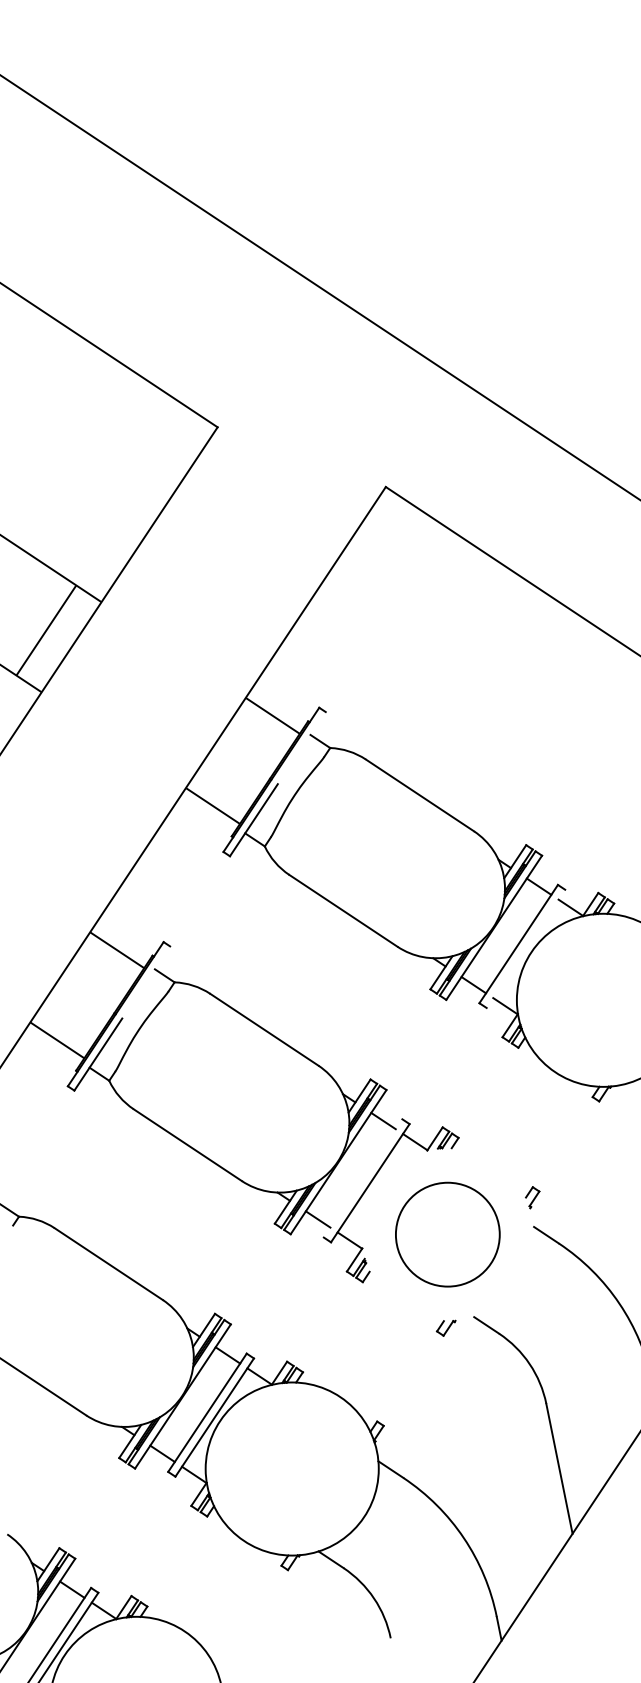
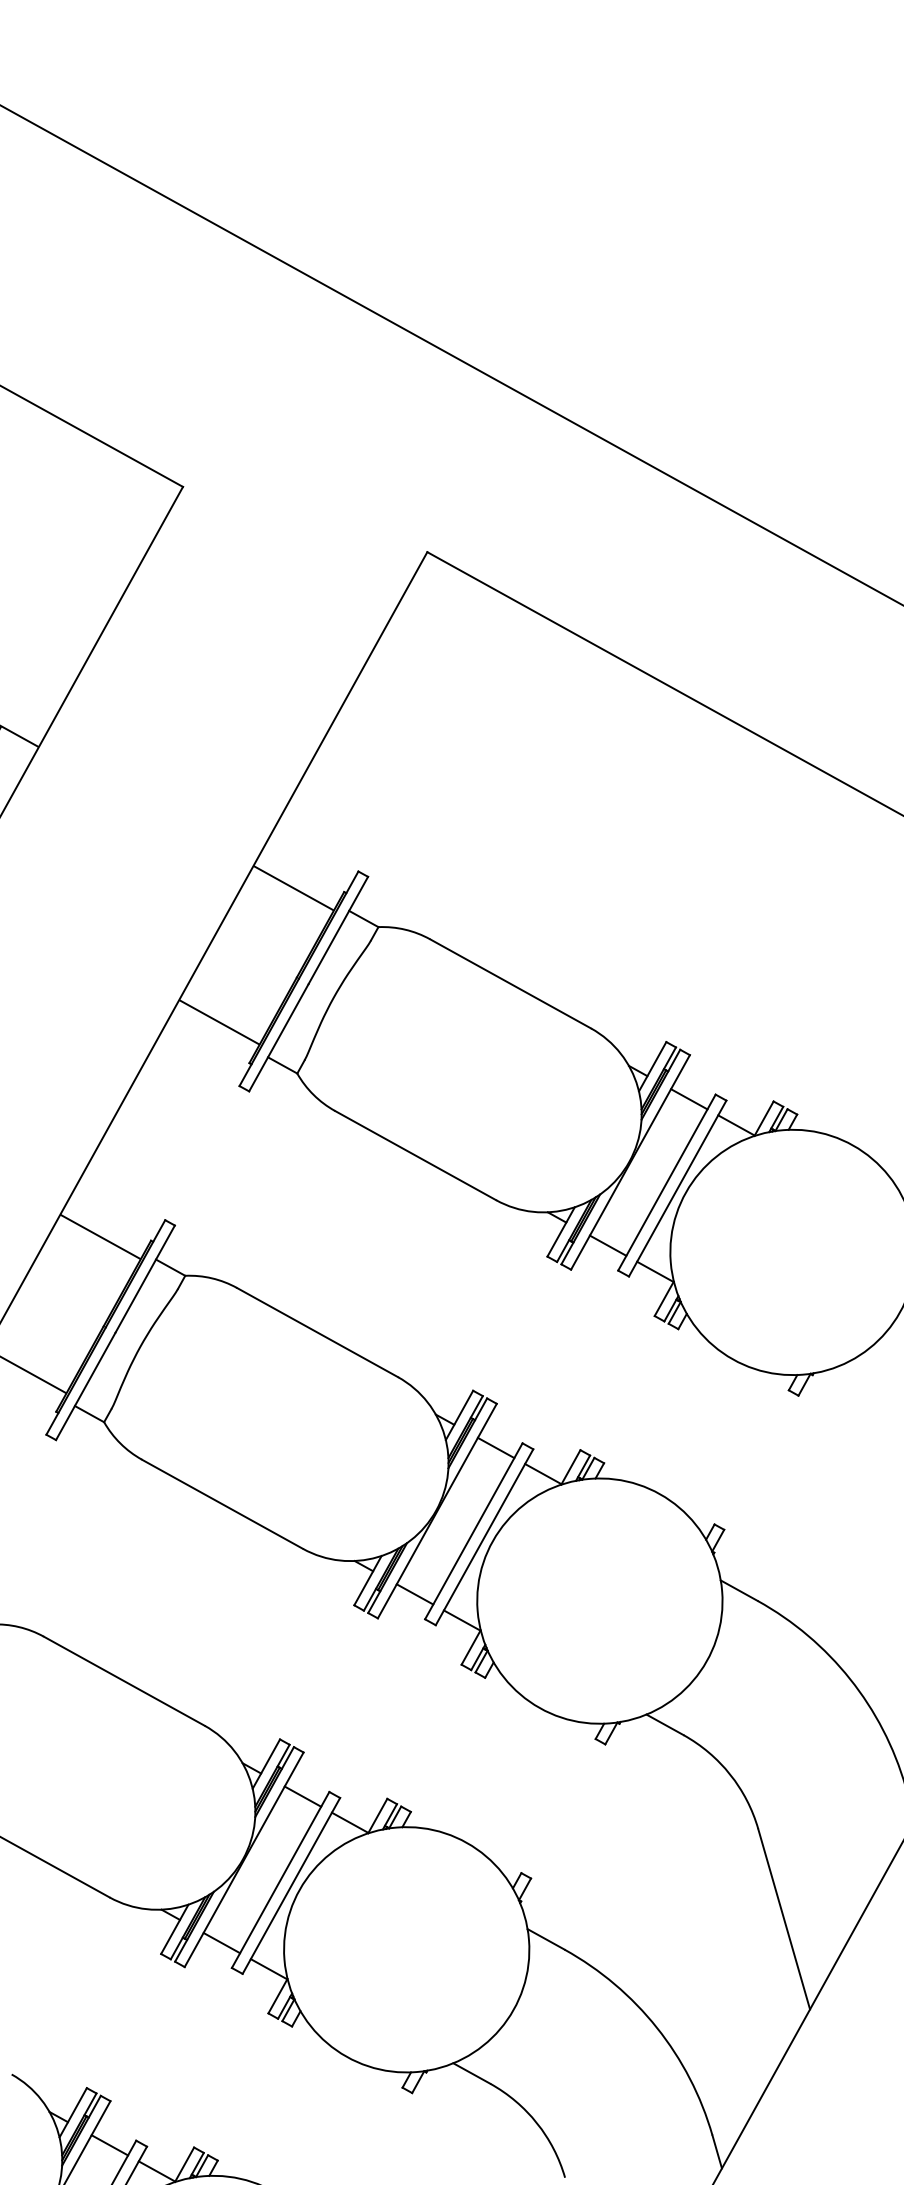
line: (301, 748) -> (337, 931), added
line: (525, 948) -> (677, 1188), added
line: (146, 982) -> (145, 1279), added
line: (362, 1178) -> (472, 1531), added
circle: (447, 1234) -> (599, 1600), size x1.67

